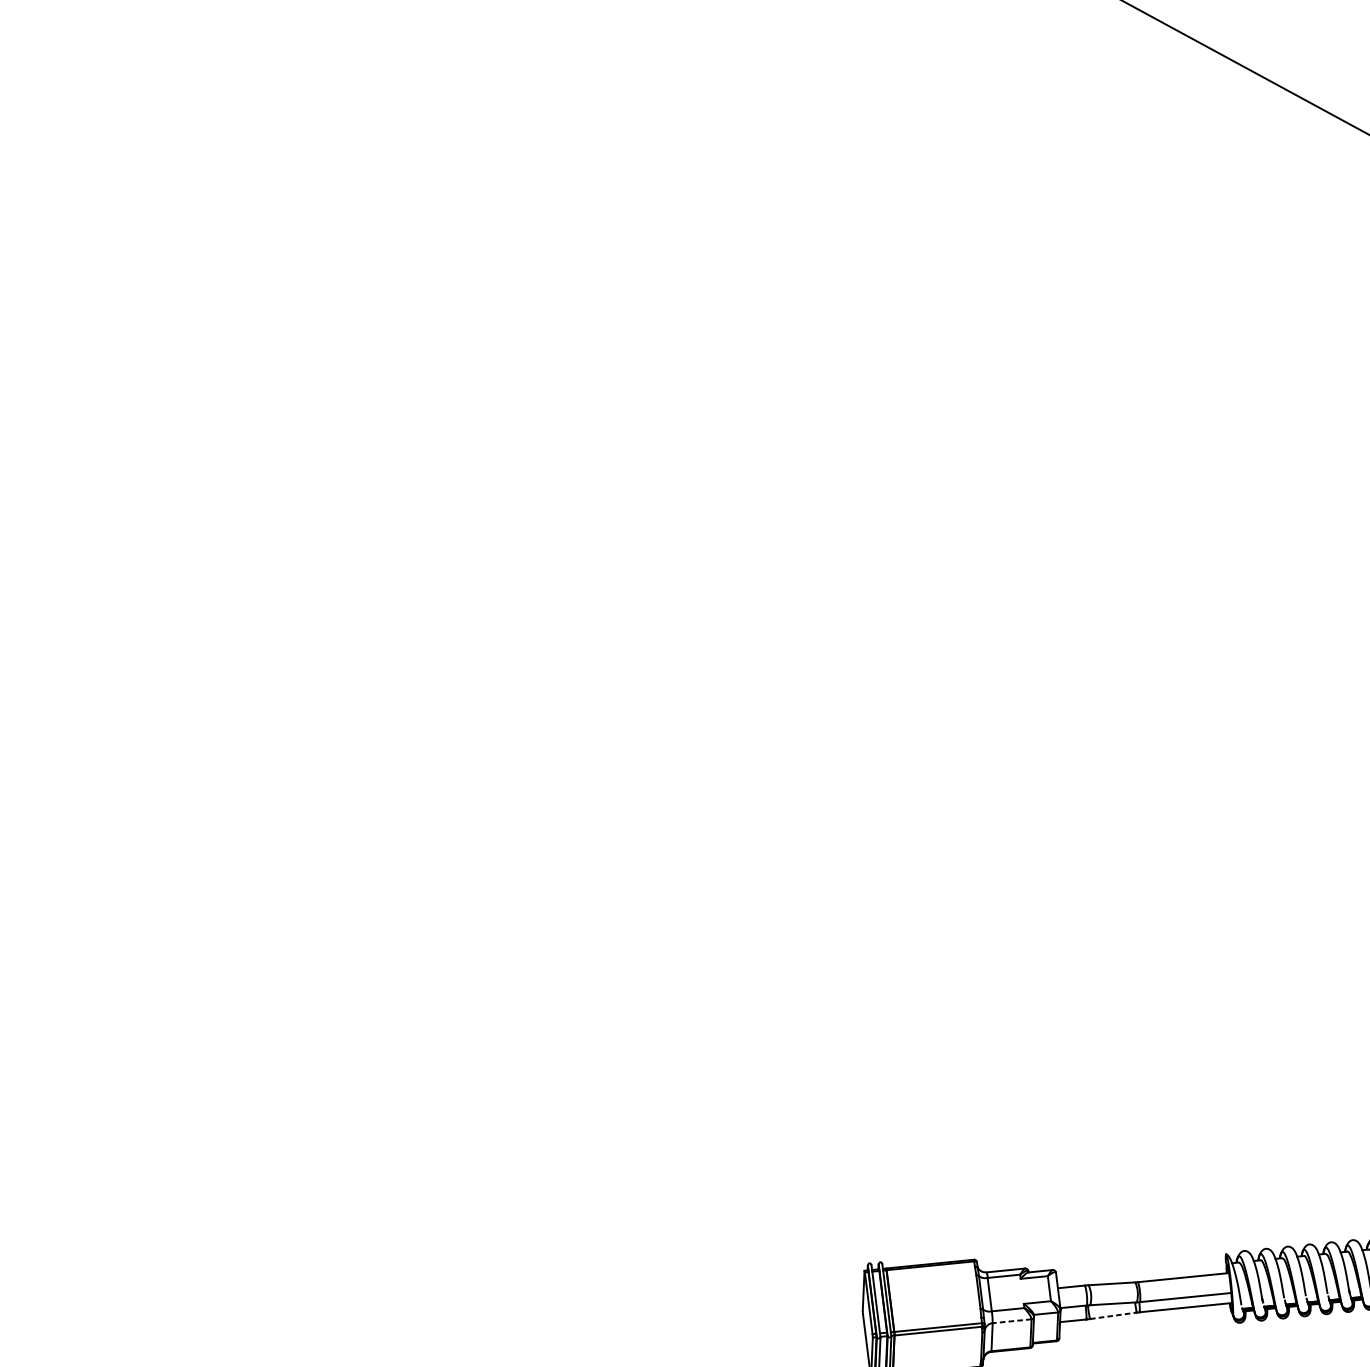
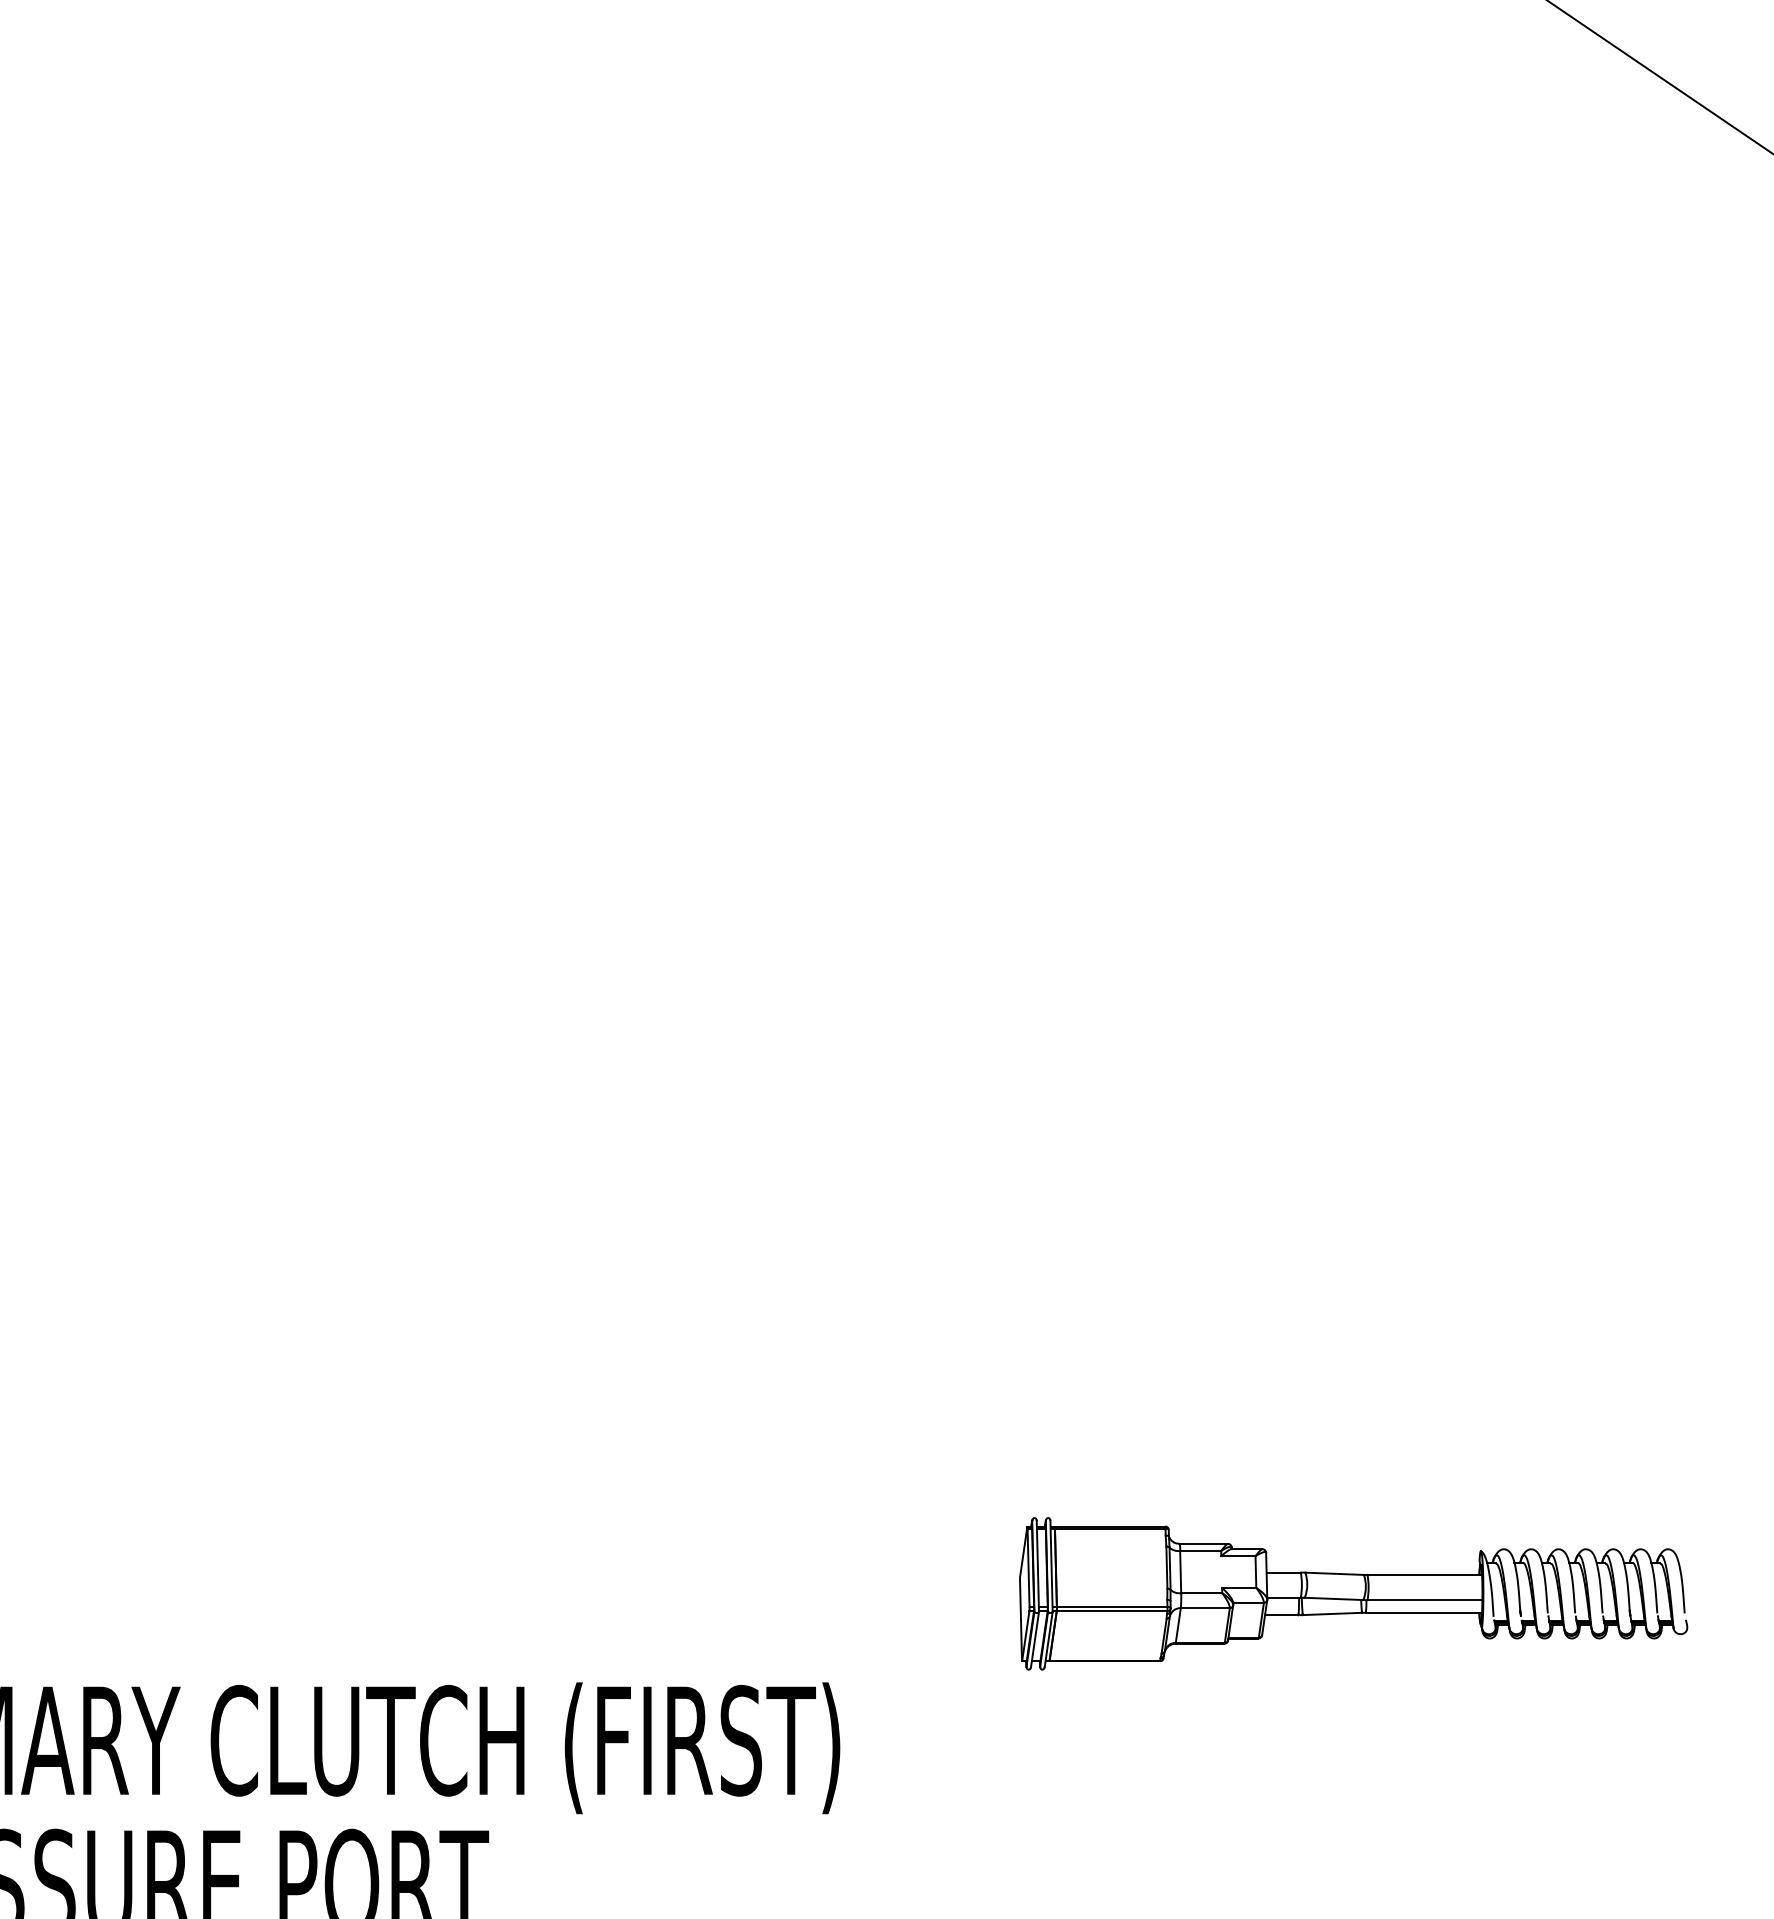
line: (1113, 1315) -> (1332, 1613), dashed -> solid
line: (1012, 1321) -> (1205, 1608), dashed -> solid

